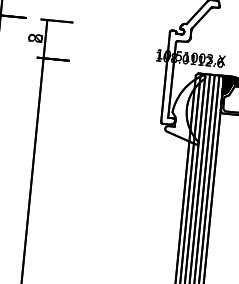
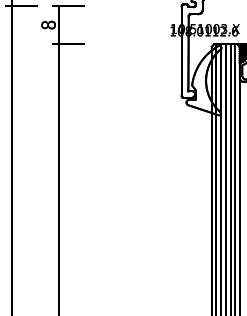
text: (35, 37) -> (48, 24), 2 -> 8

